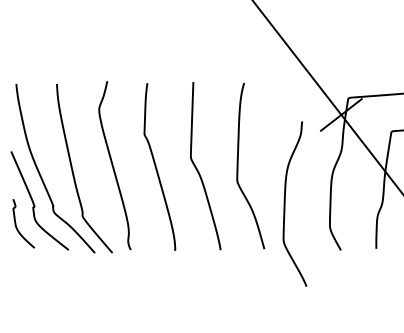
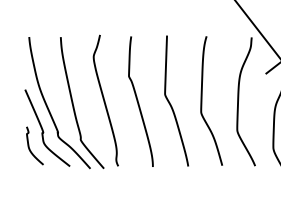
curve: (285, 203) -> (238, 101), moved

